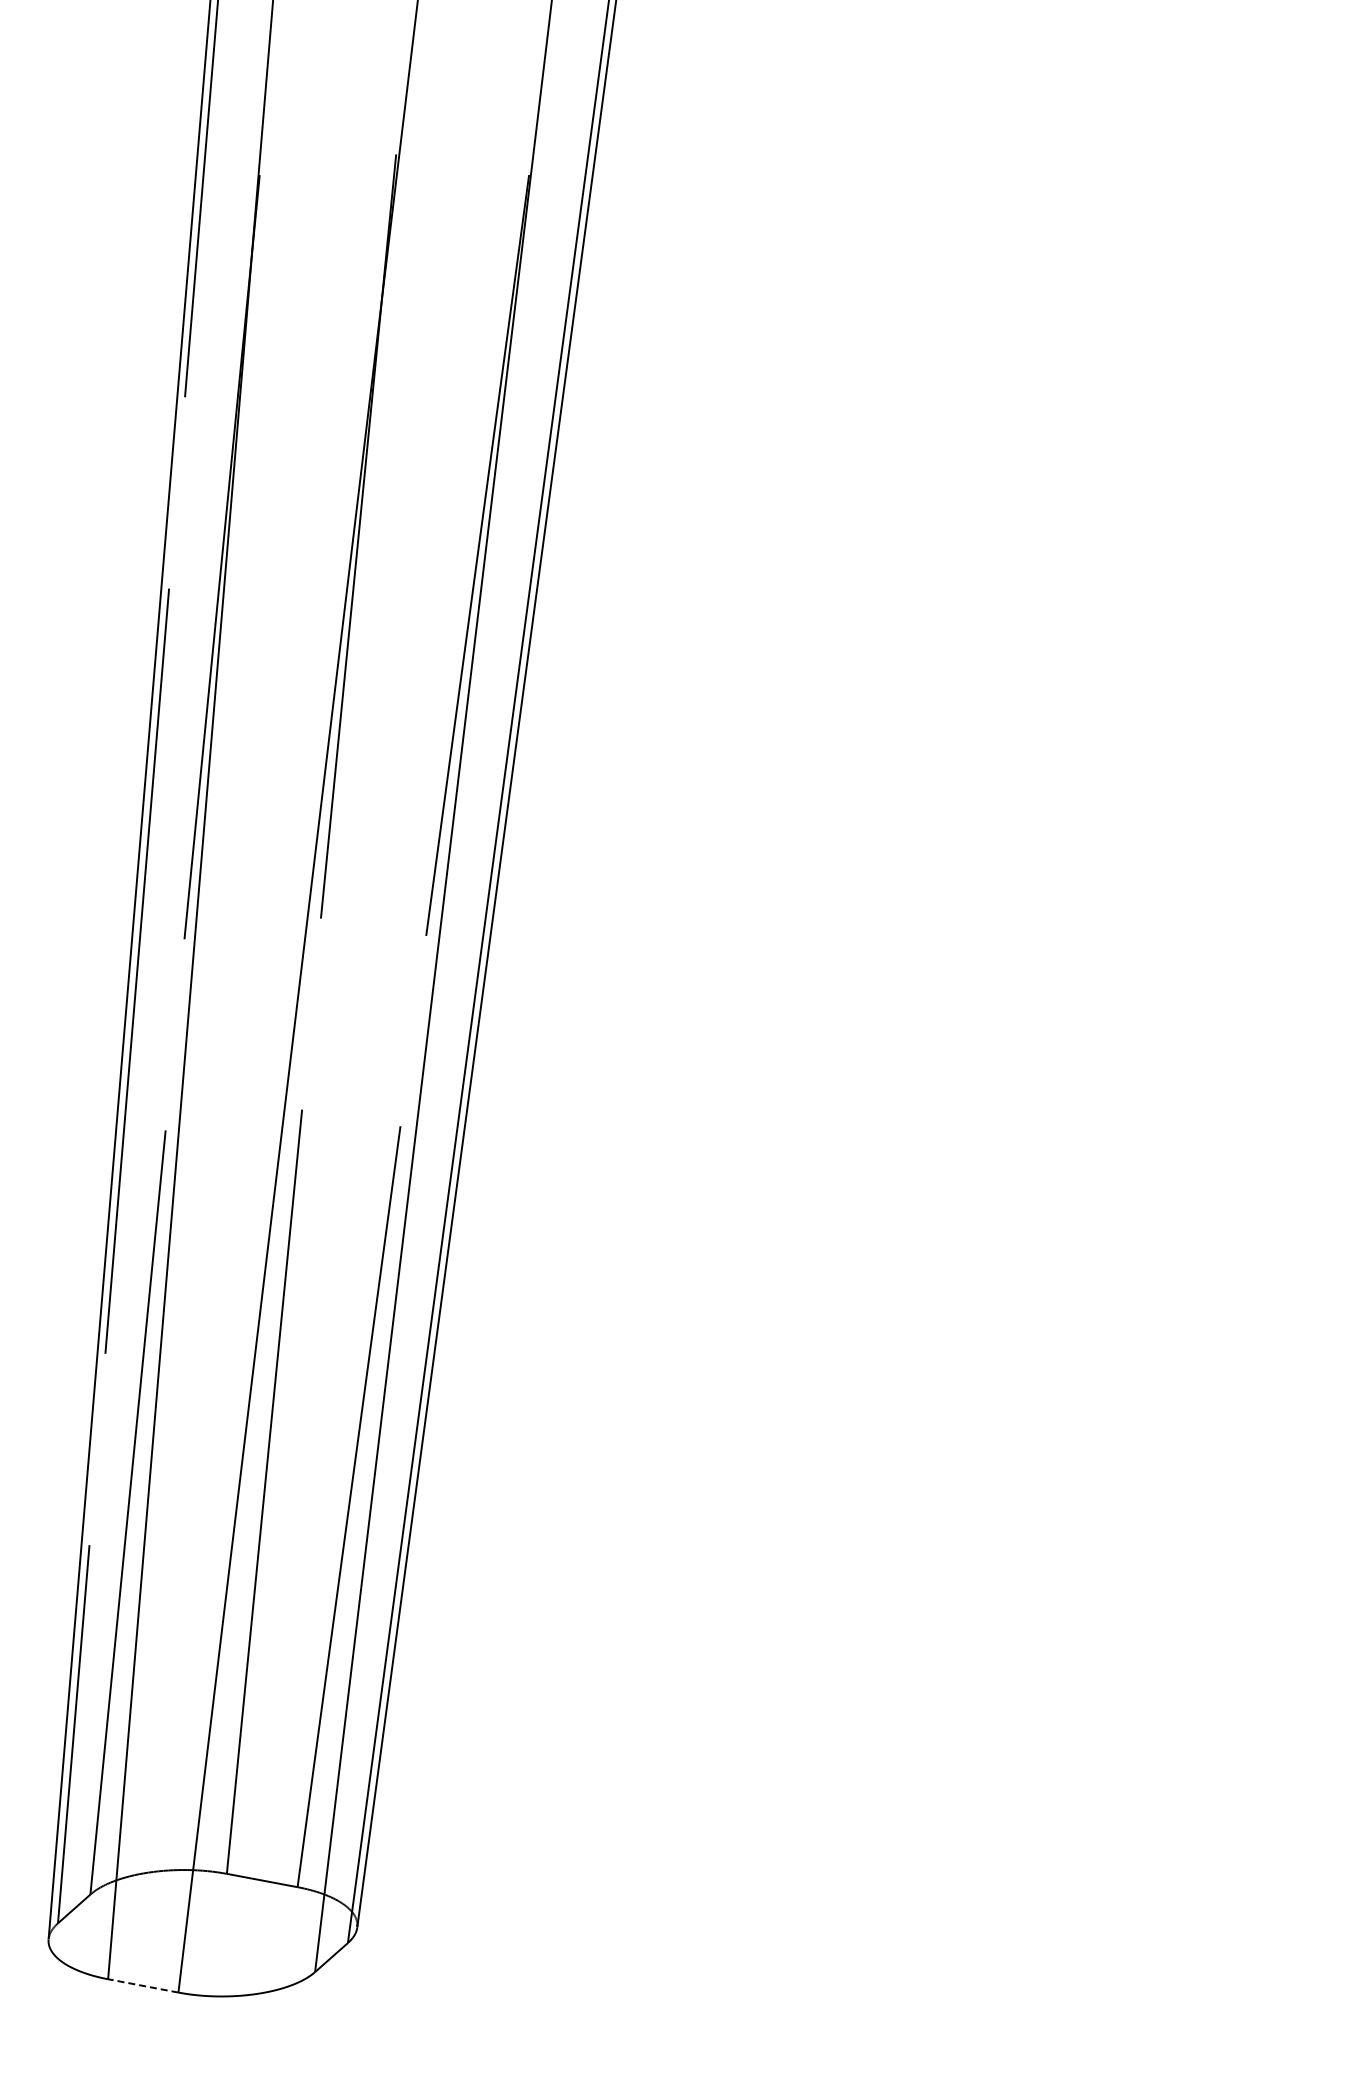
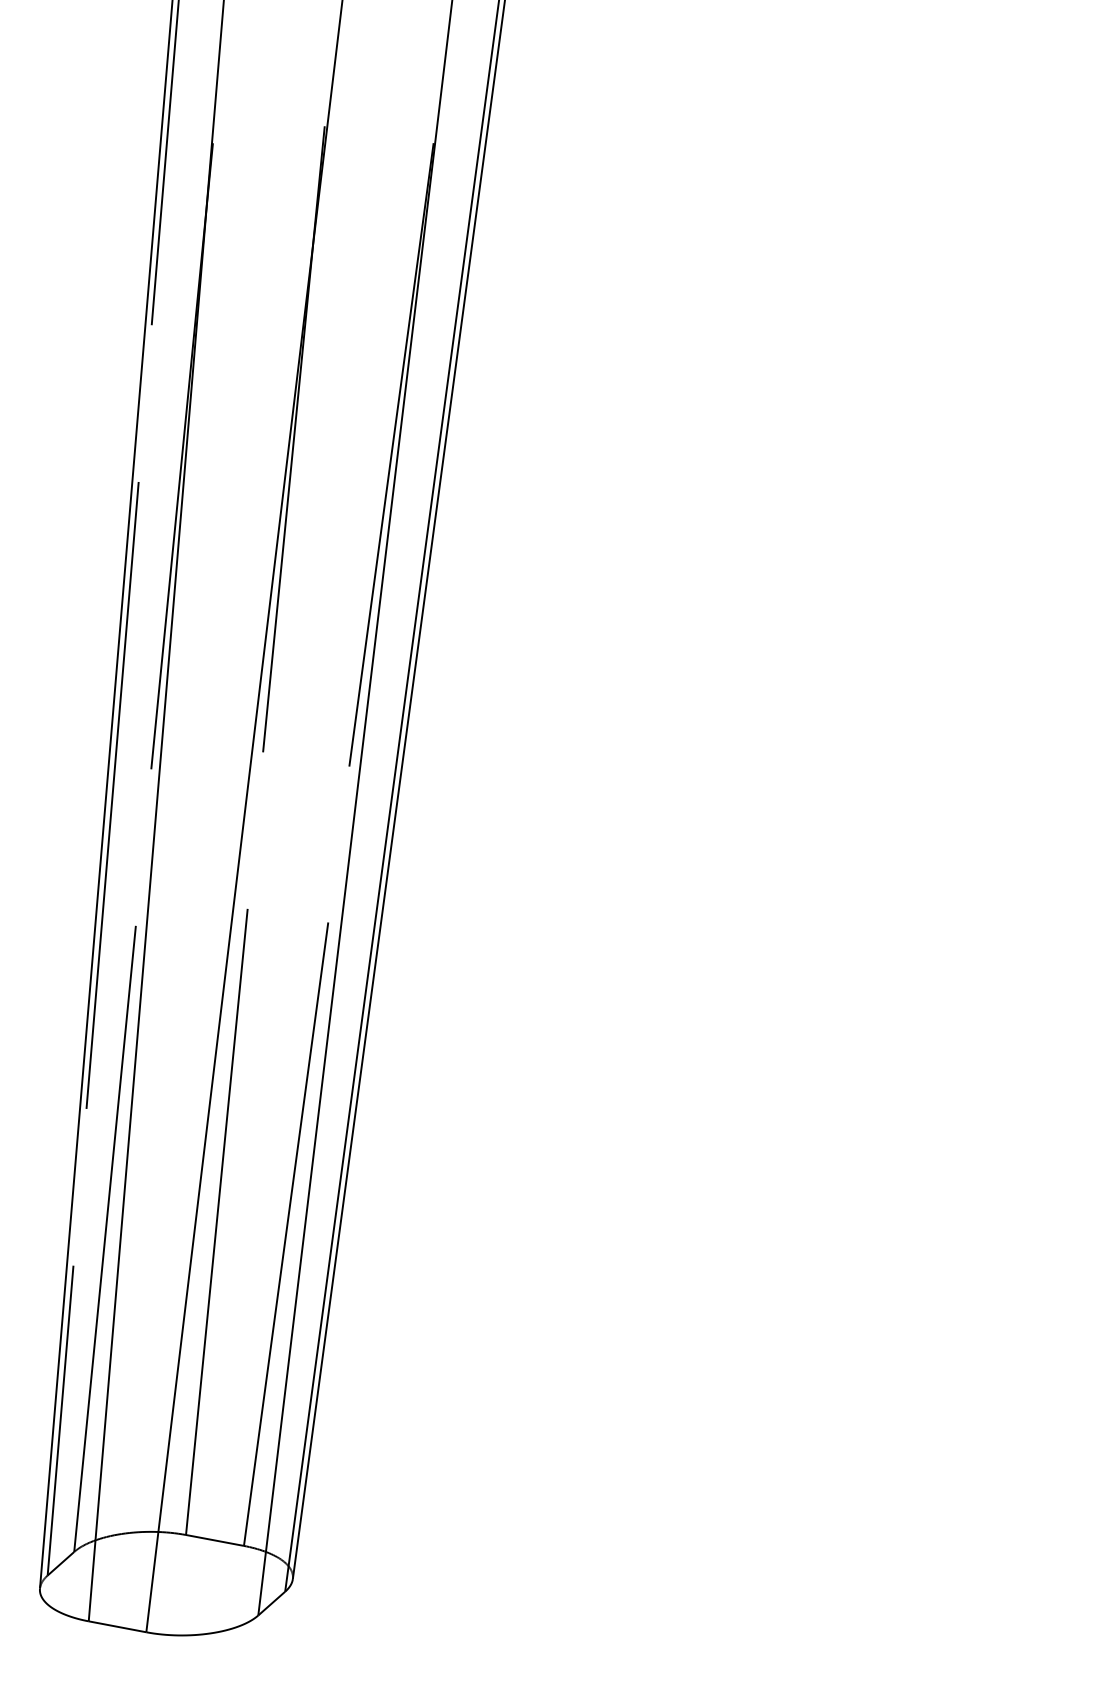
line: (143, 1985) -> (117, 1626), dashed -> solid

